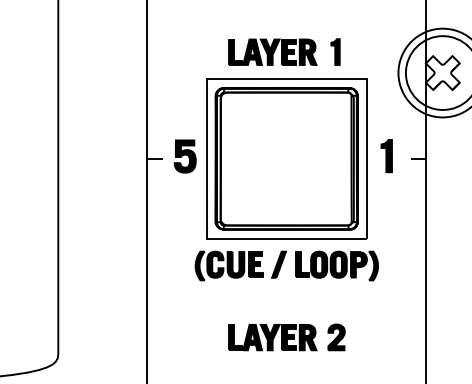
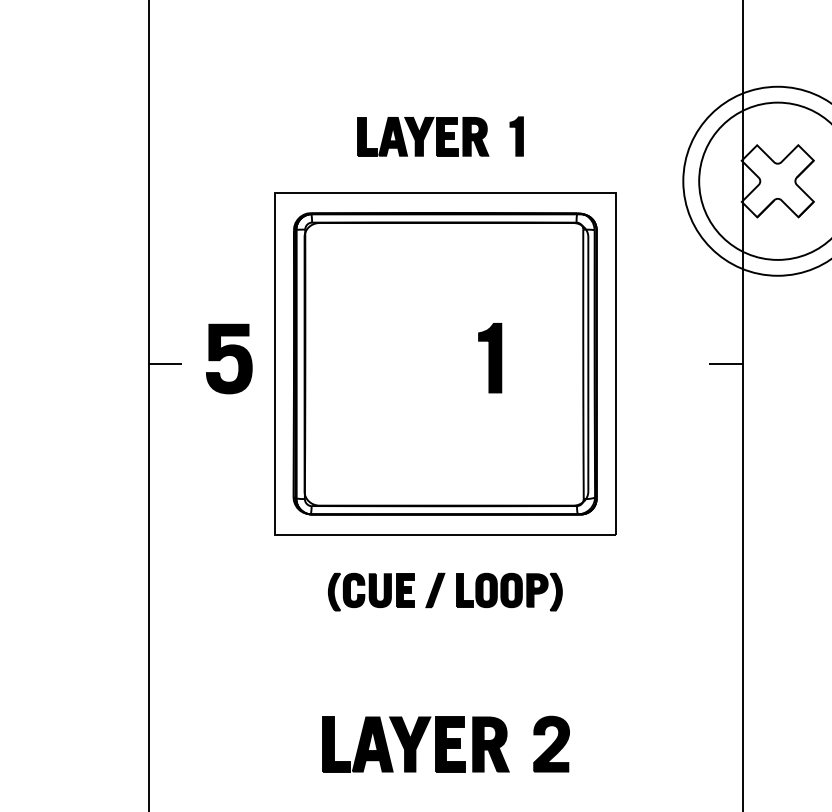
part: (284, 51) -> (440, 135), size x0.7
part: (386, 156) -> (489, 358), moved
part: (286, 265) -> (444, 591), size x0.6

